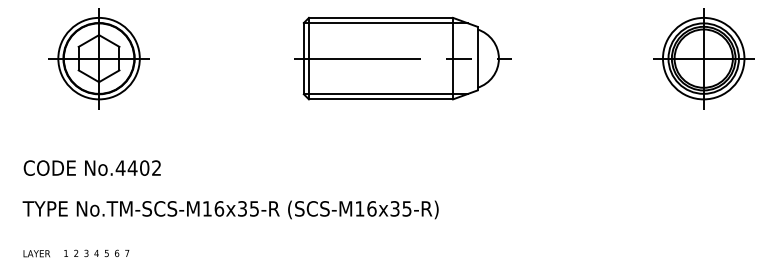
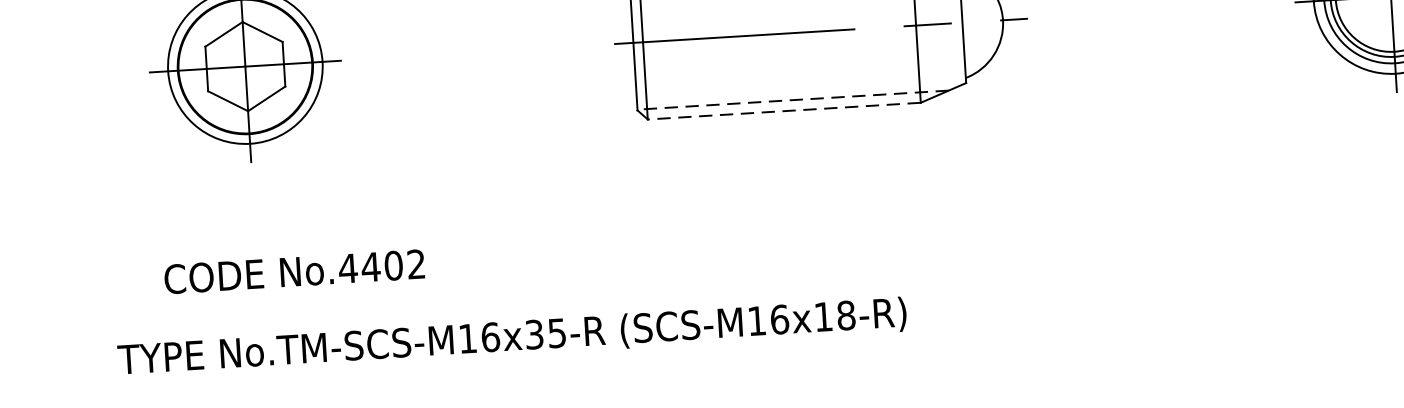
line: (385, 93) -> (792, 99), solid -> dashed
line: (380, 99) -> (783, 111), solid -> dashed
text: (91, 167) -> (292, 270), moved
text: (400, 208) -> (833, 315), (SCS-M16x35-R) -> (SCS-M16x18-R)

